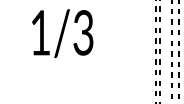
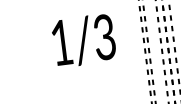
text: (62, 33) -> (83, 40), moved

